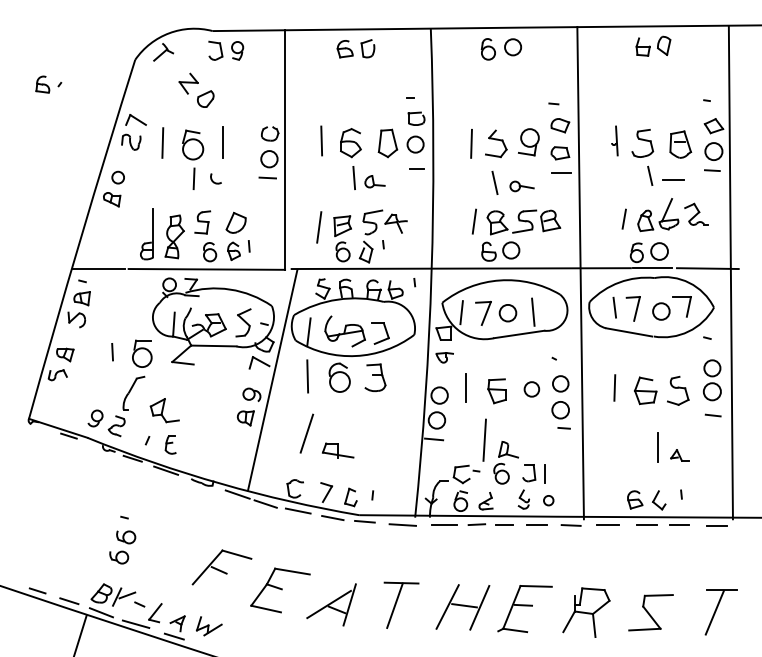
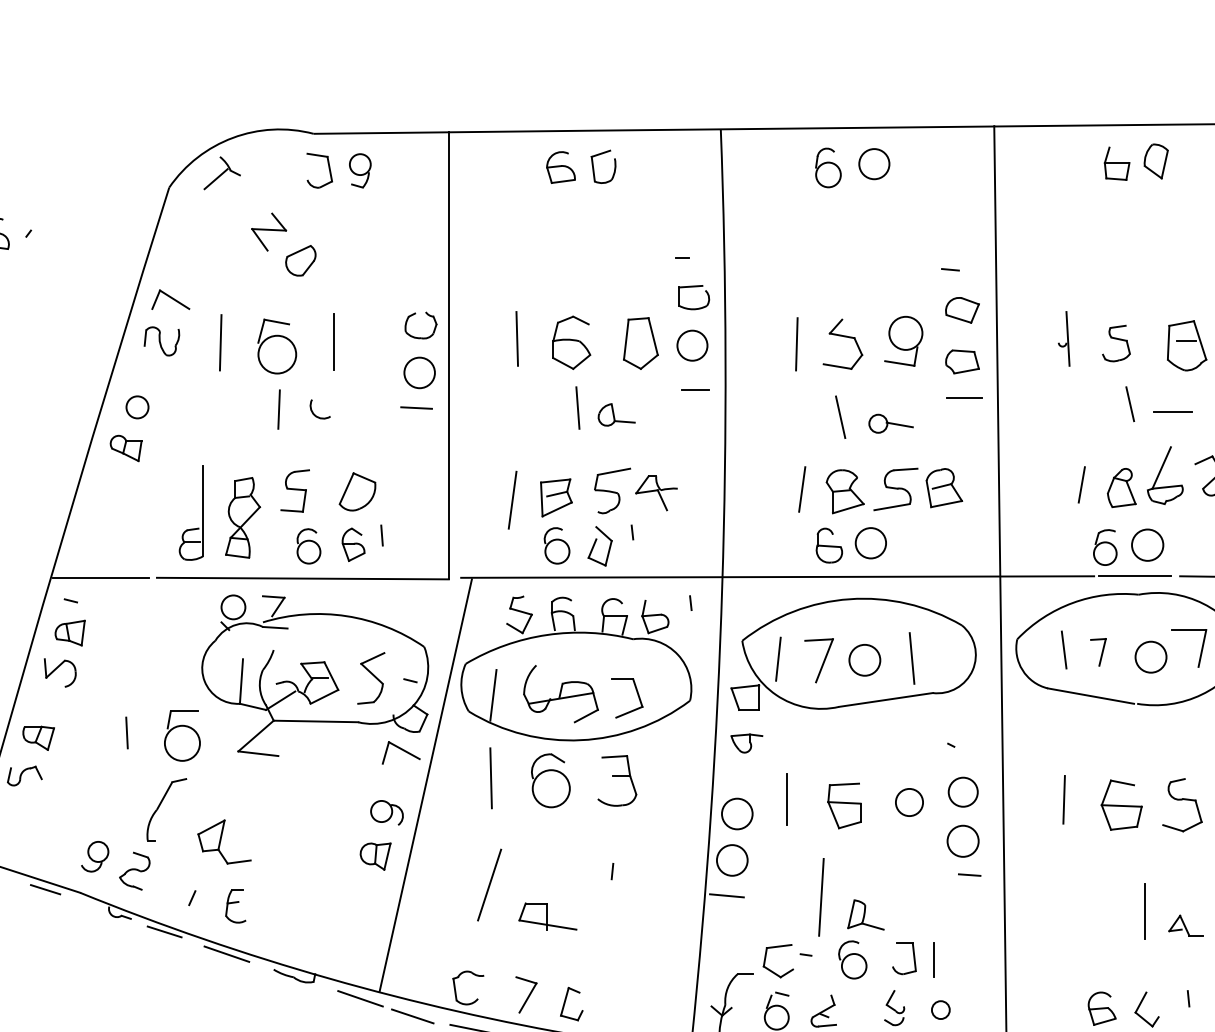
part: (642, 143) -> (1115, 343), size x0.7
part: (632, 308) -> (1097, 651), size x0.6
line: (372, 495) -> (611, 871), moved

